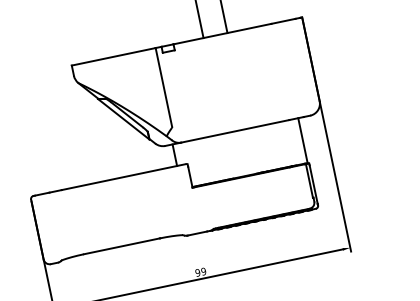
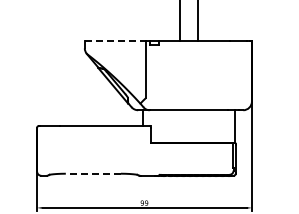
line: (114, 56) -> (115, 40), solid -> dashed
line: (121, 245) -> (93, 173), solid -> dashed

